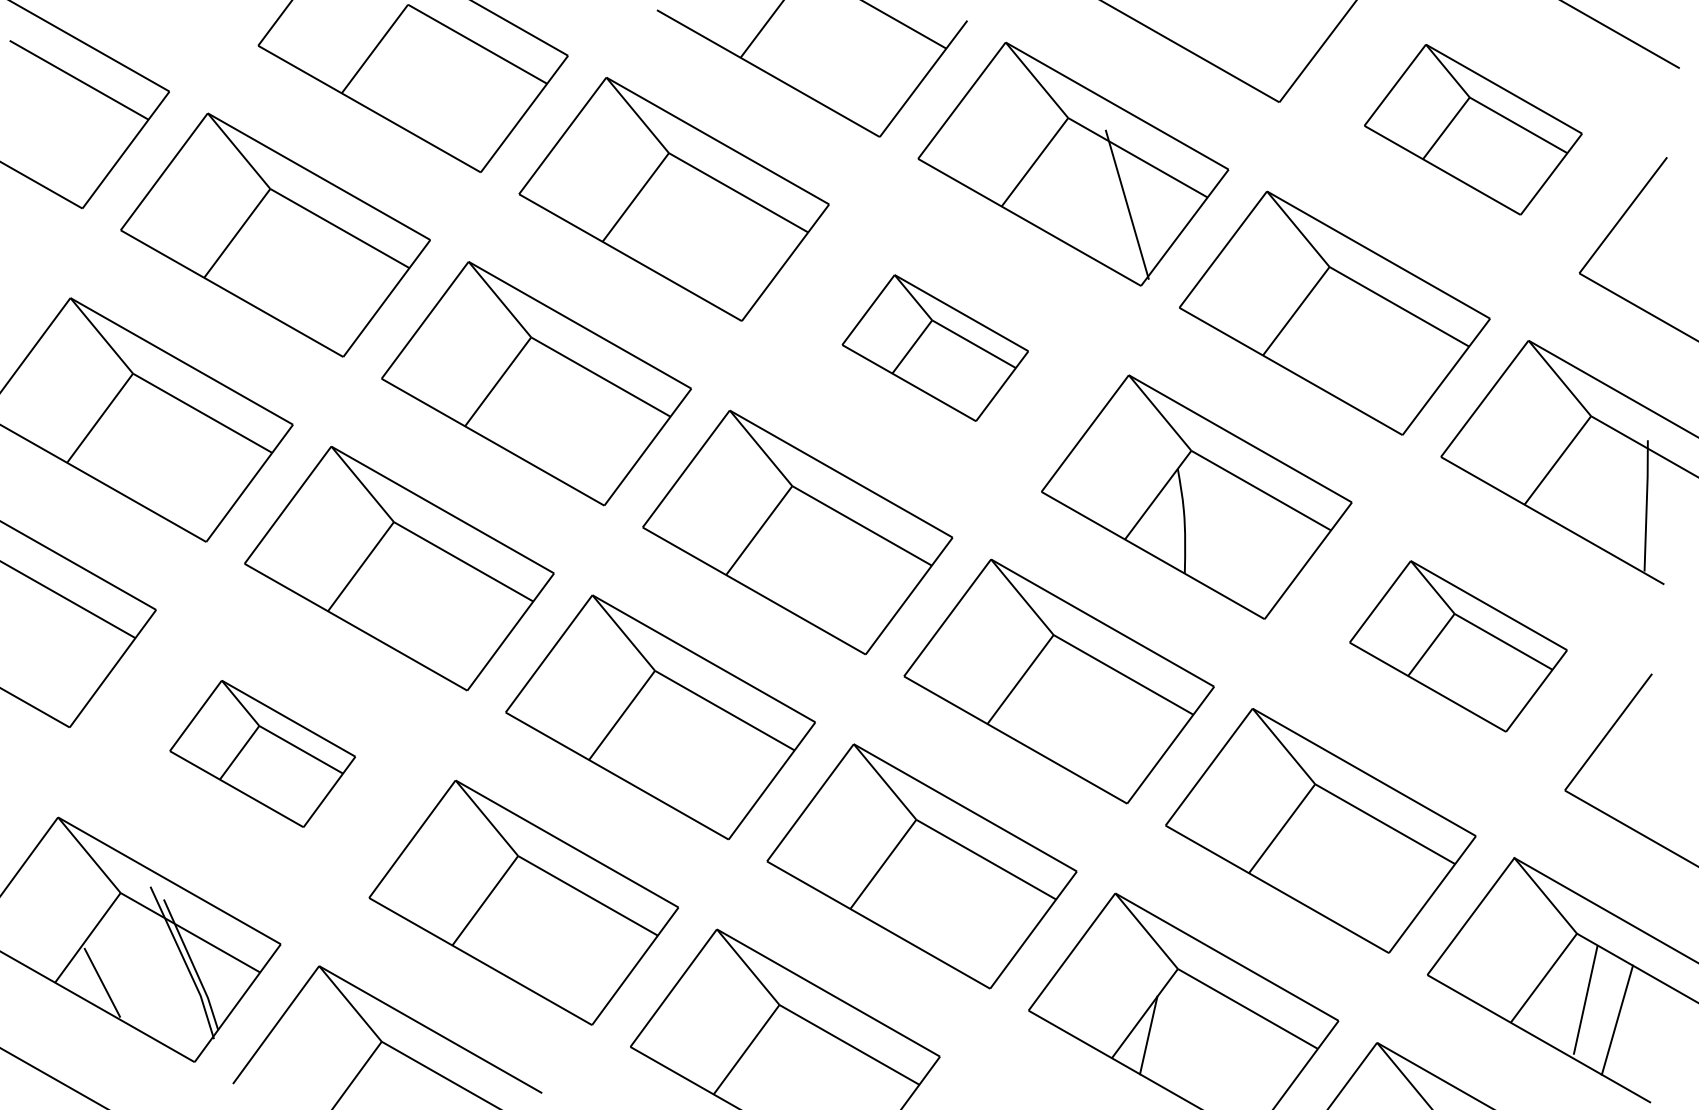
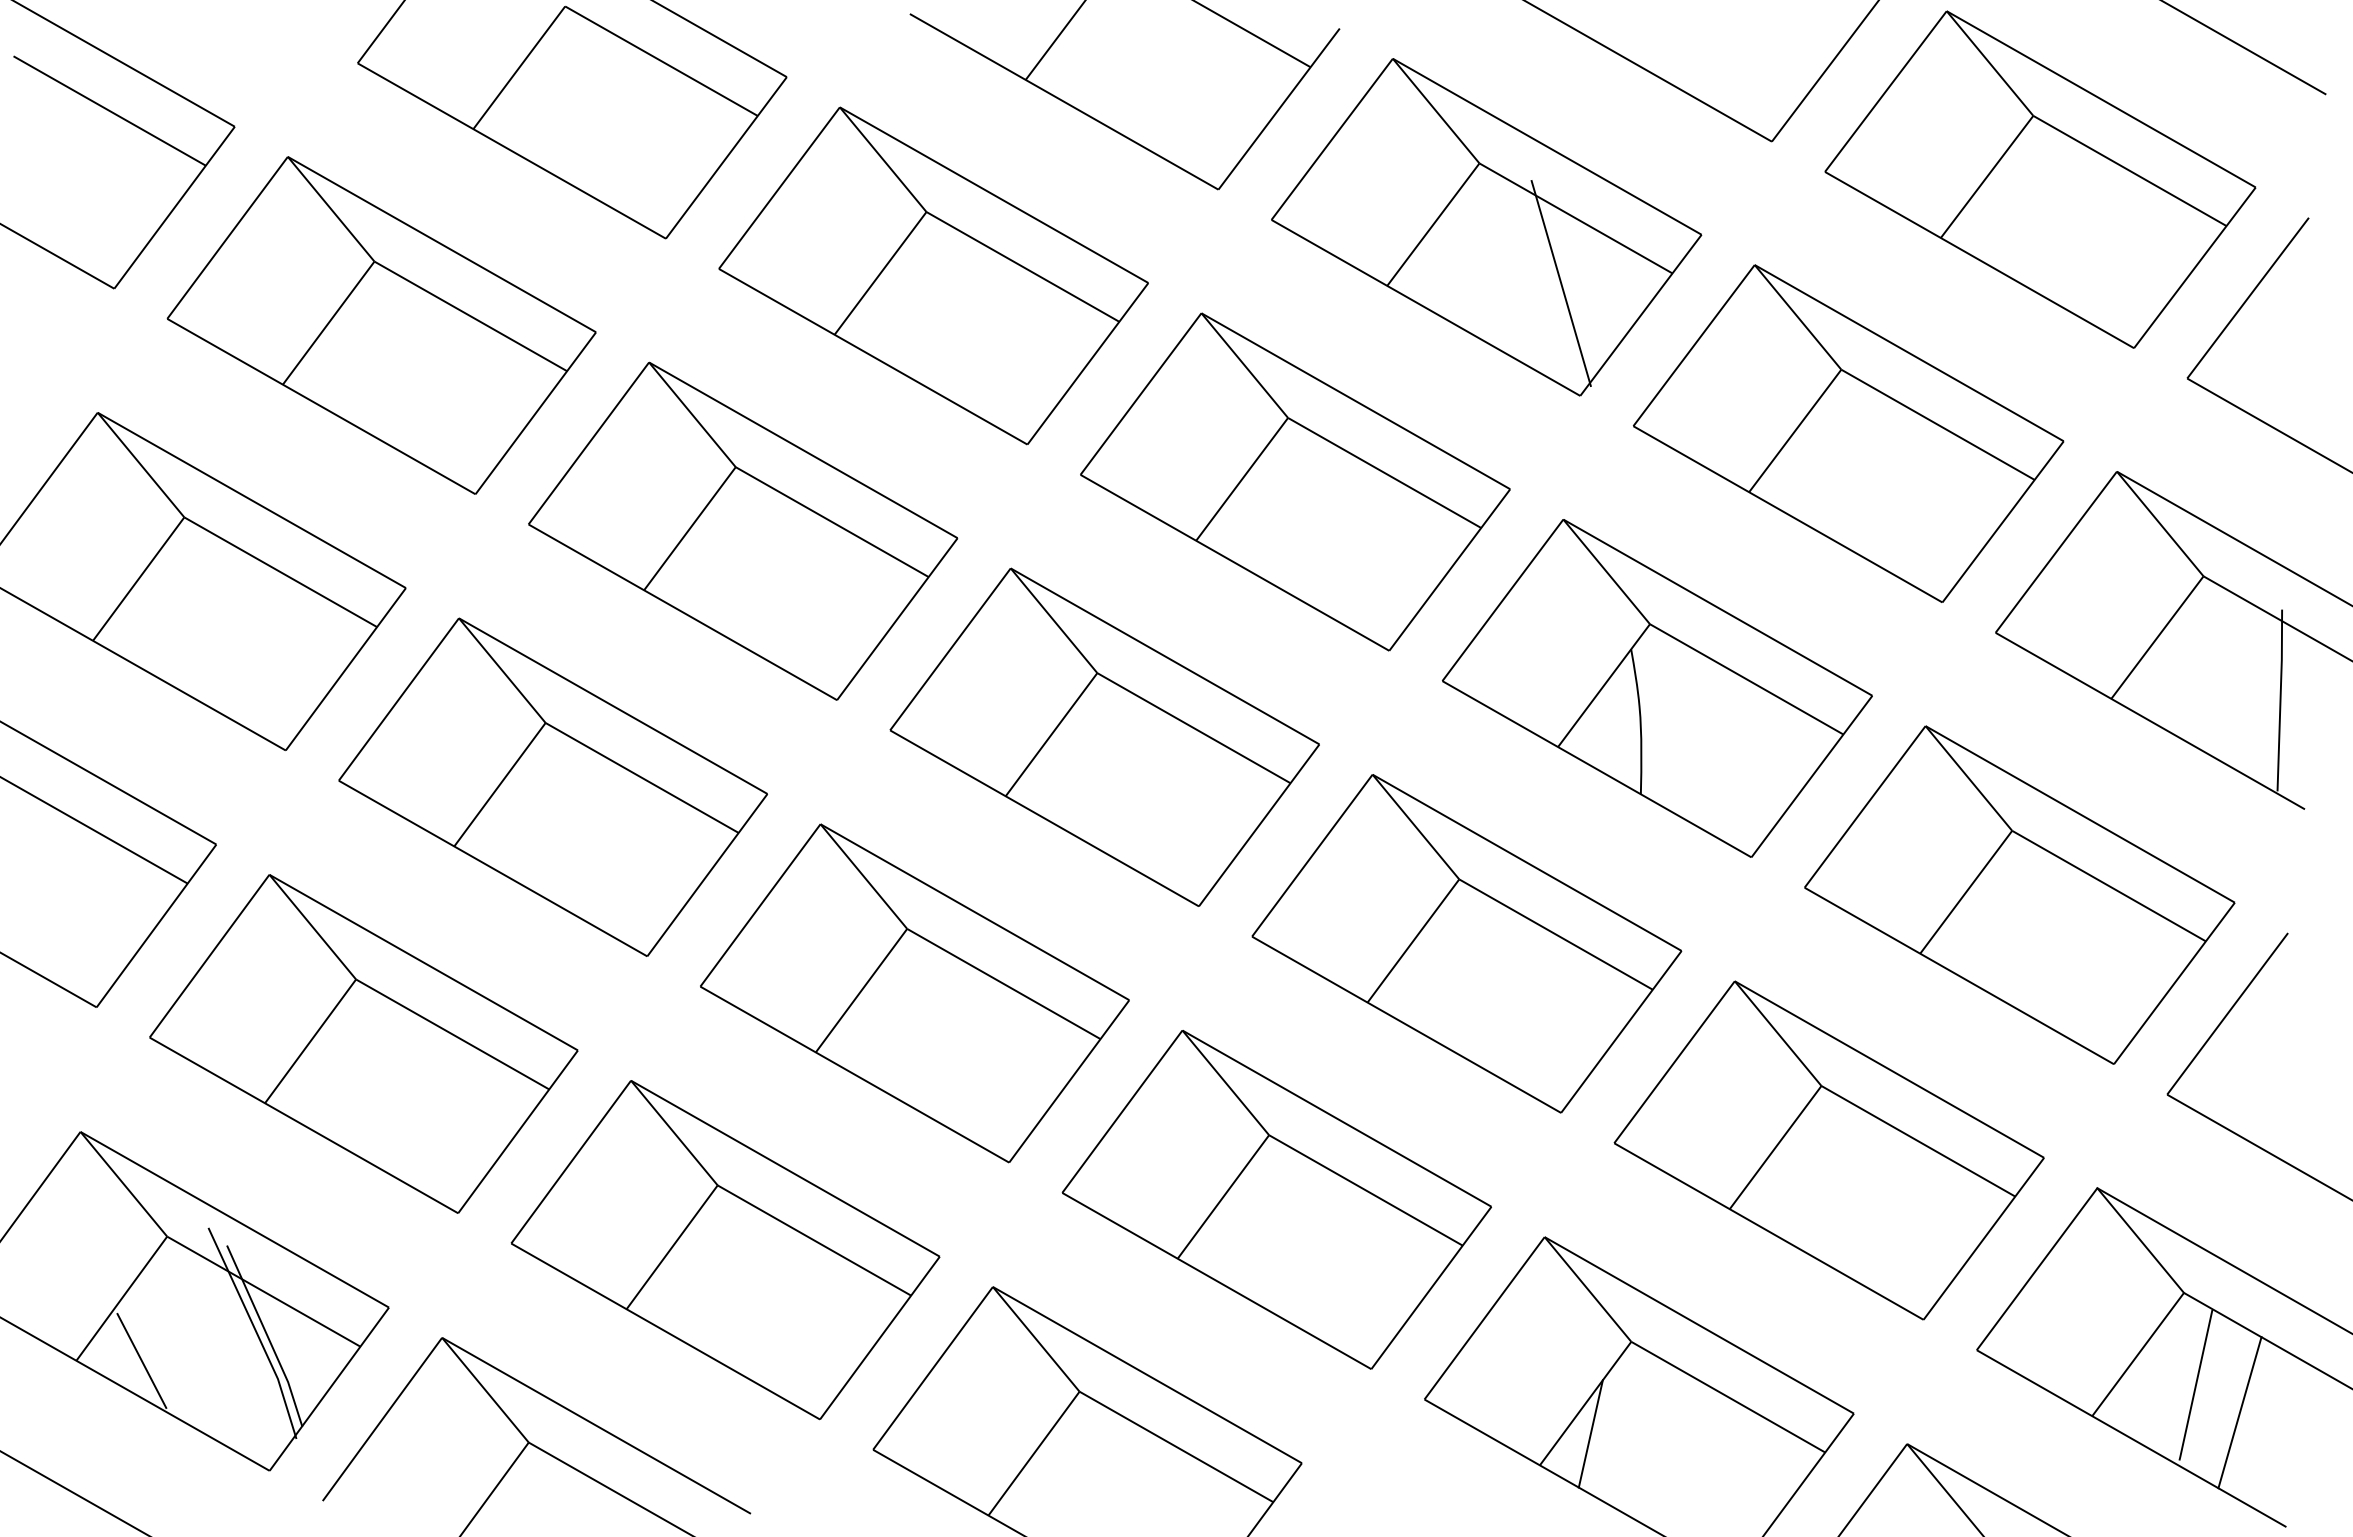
part: (1473, 129) -> (2040, 179), size x1.43
part: (935, 347) -> (1295, 481), size x1.67
part: (1458, 645) -> (2019, 894), size x1.43
part: (262, 753) -> (363, 1043), size x1.67

